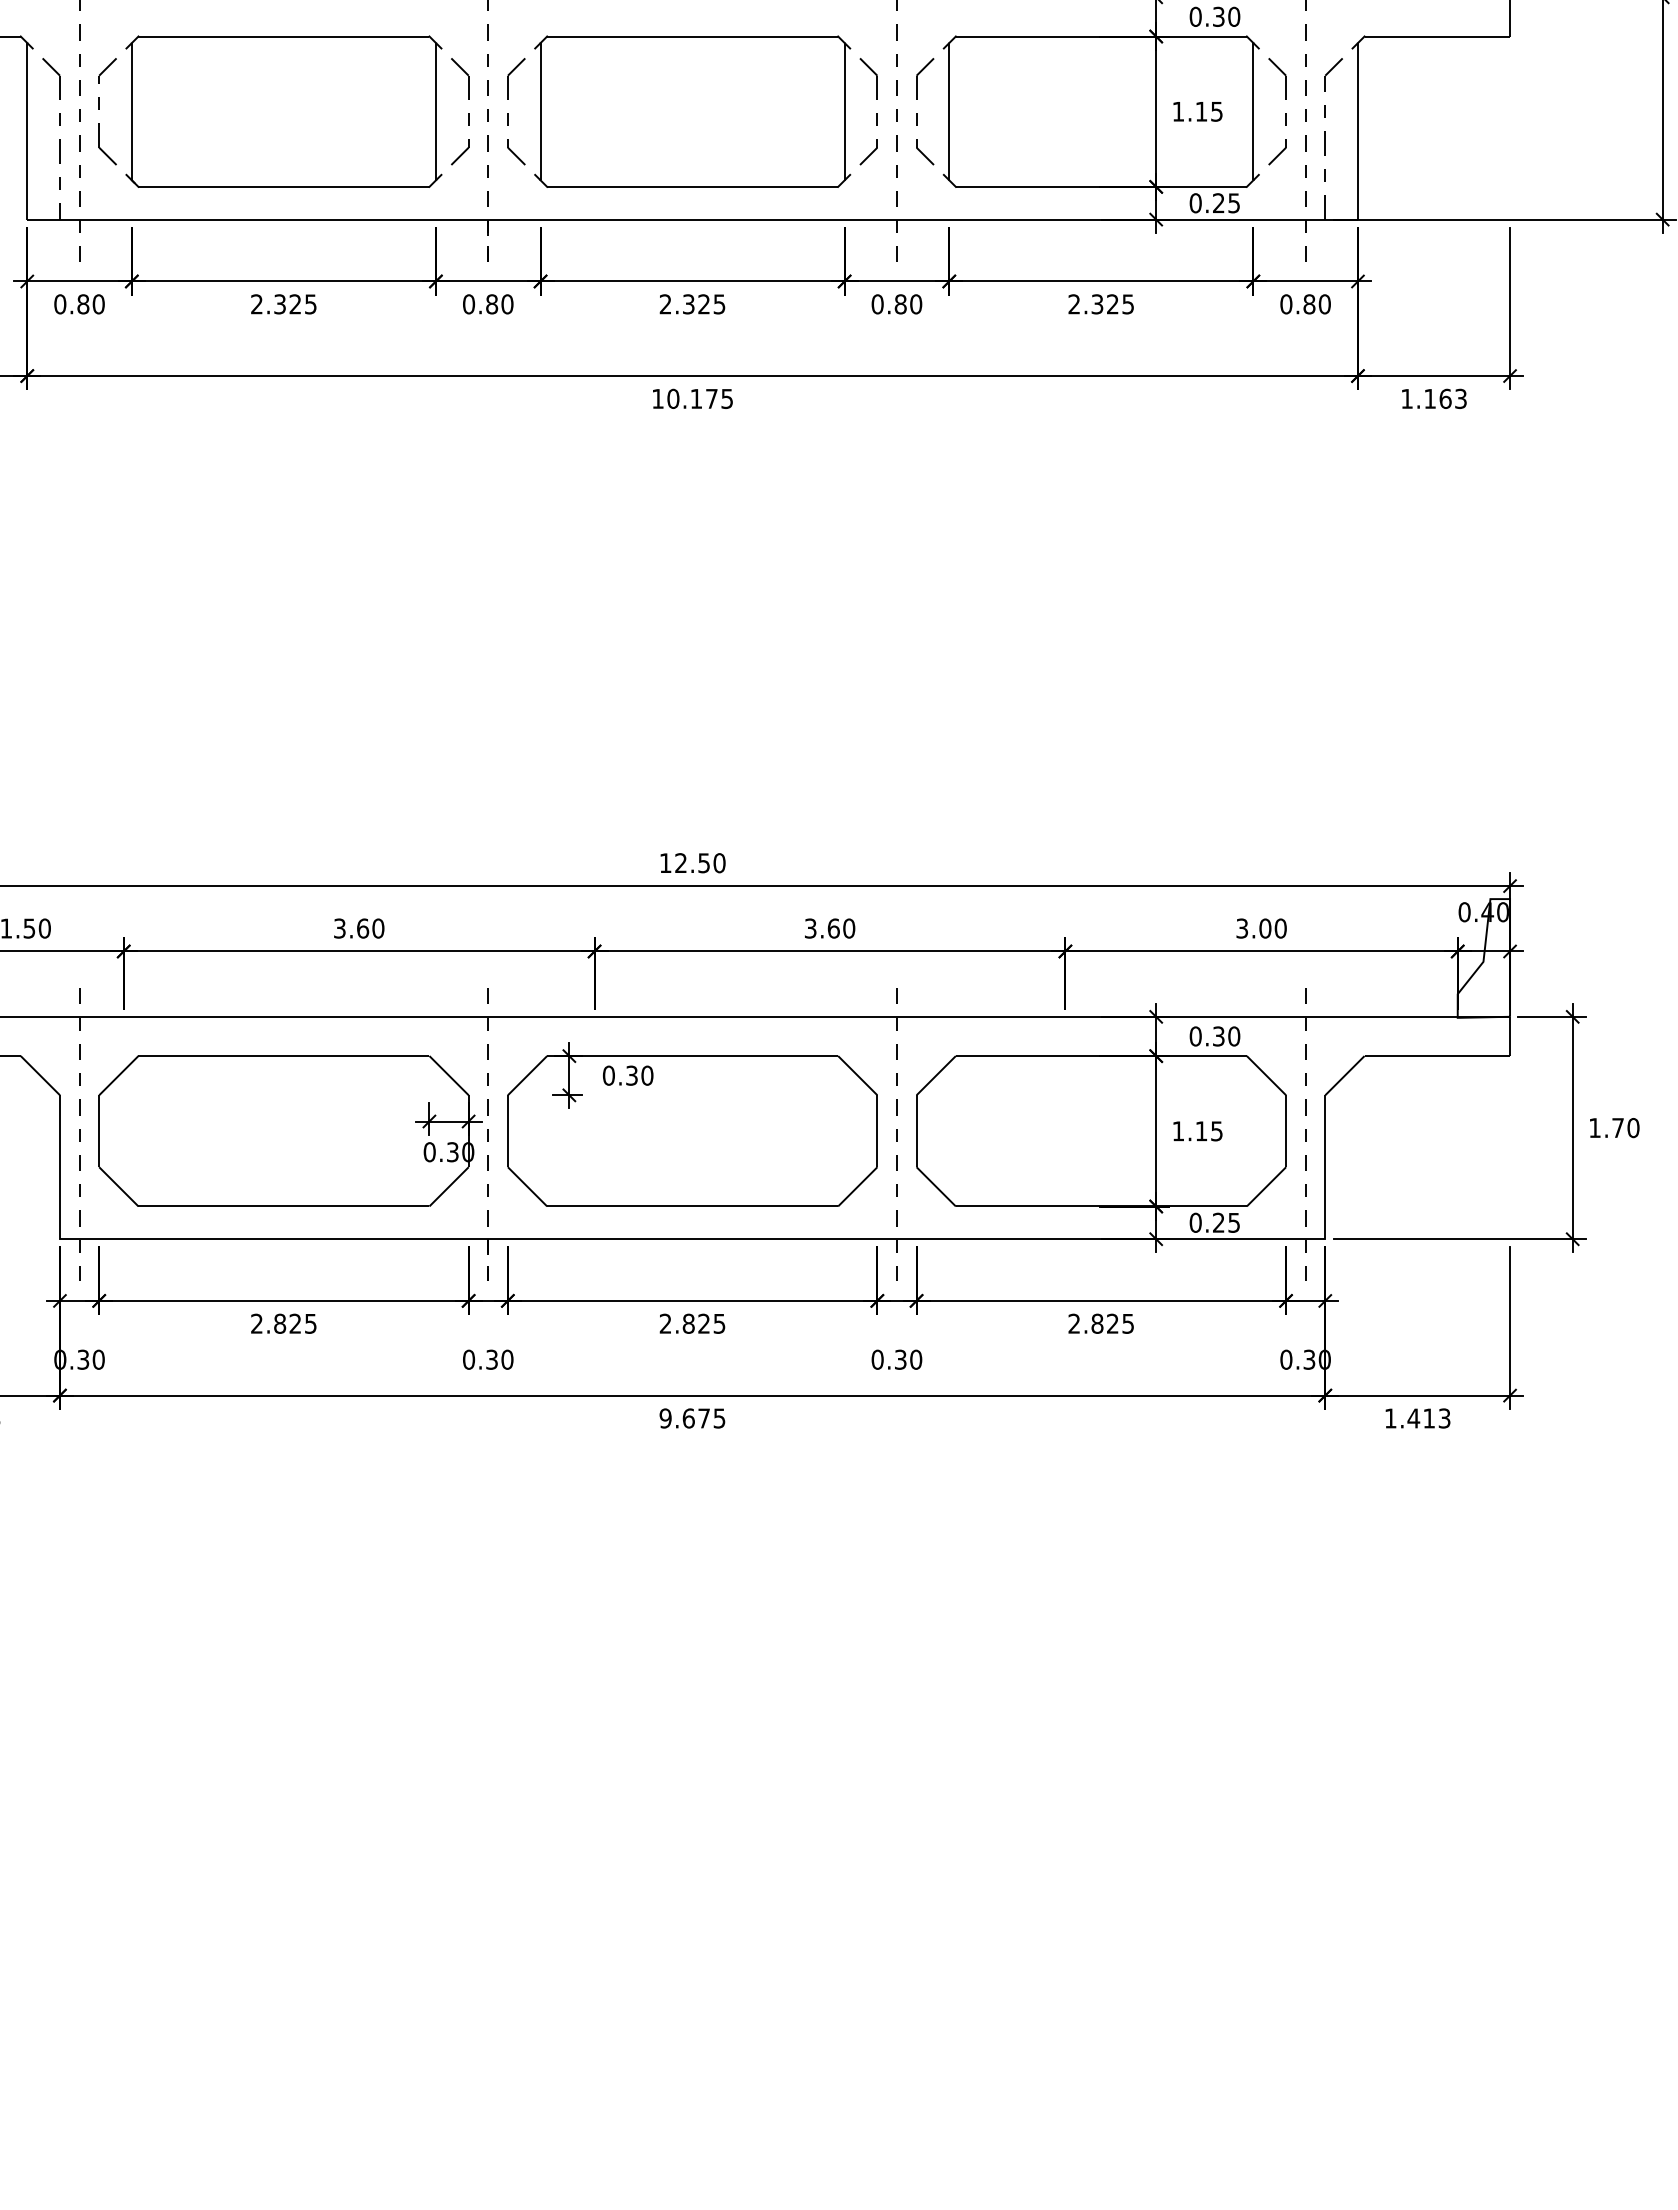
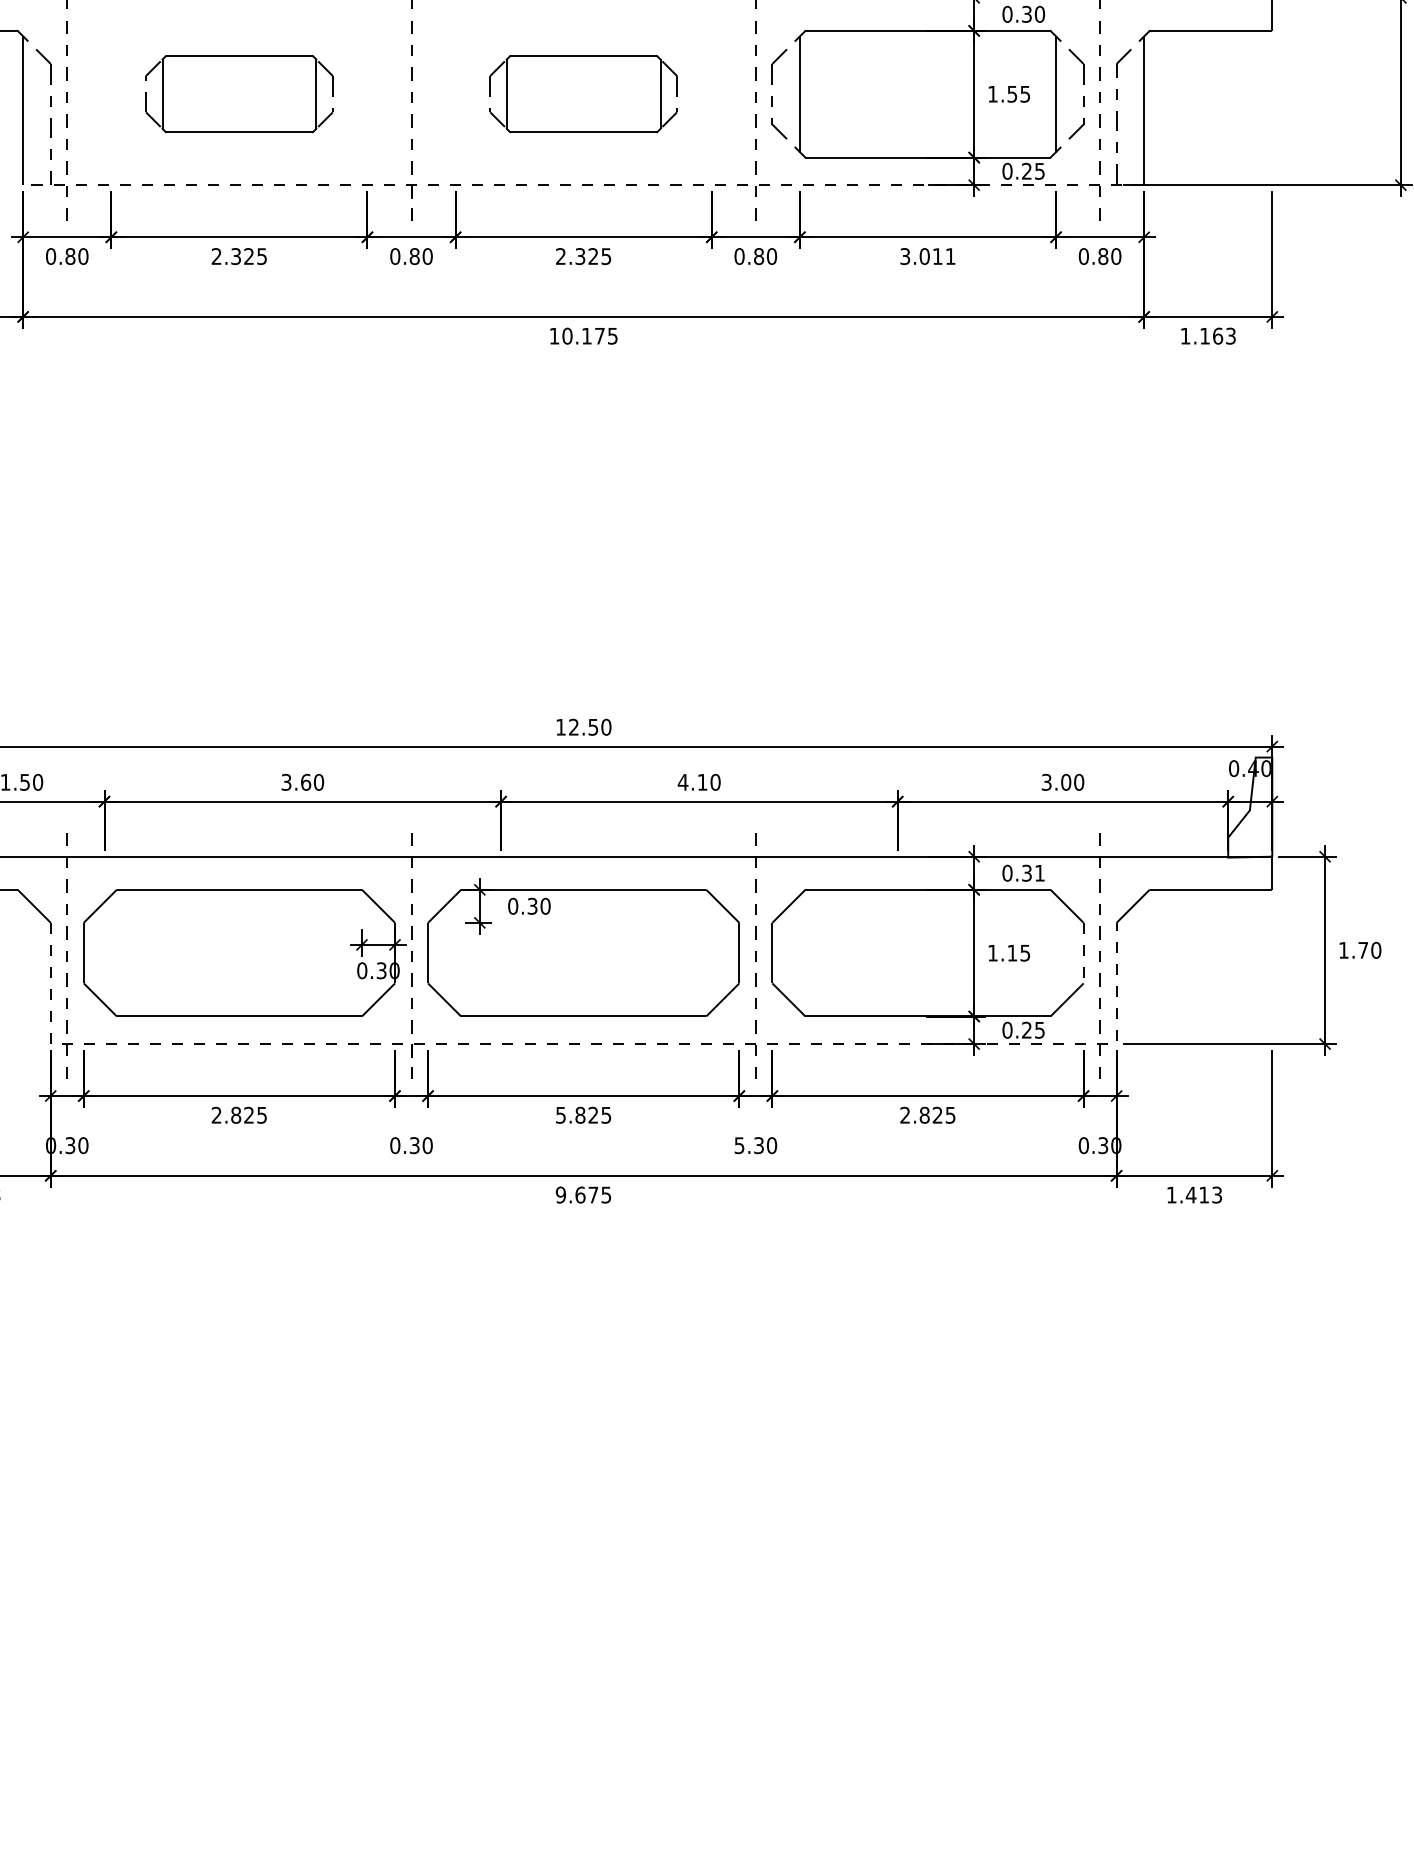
part: (283, 111) -> (239, 94), size x0.6
part: (692, 111) -> (583, 94), size x0.6
text: (1201, 111) -> (1012, 94), 1.15 -> 1.55
line: (692, 219) -> (583, 185), solid -> dashed
text: (1100, 304) -> (927, 256), 2.325 -> 3.011
text: (821, 928) -> (692, 782), 3.60 -> 4.10
text: (1234, 1036) -> (1040, 873), 0.30 -> 0.31
line: (1286, 1131) -> (1083, 953), solid -> dashed
line: (692, 1239) -> (583, 1044), solid -> dashed
text: (665, 1323) -> (560, 1115), 2.825 -> 5.825
text: (877, 1359) -> (739, 1145), 0.30 -> 5.30

